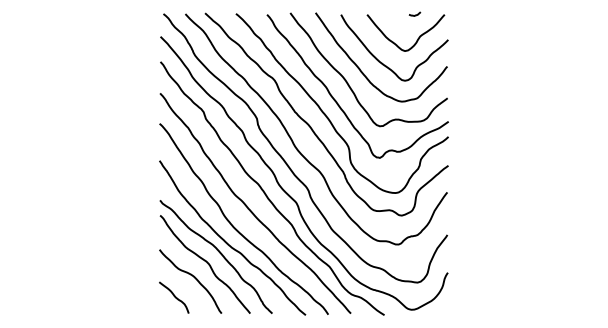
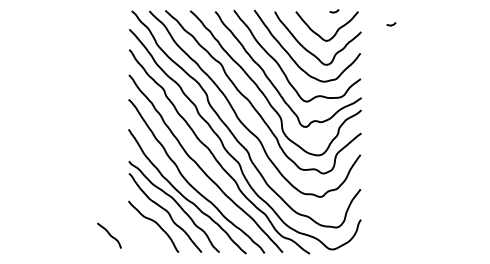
curve: (485, 30) -> (391, 24), added
curve: (174, 297) -> (109, 235), moved

